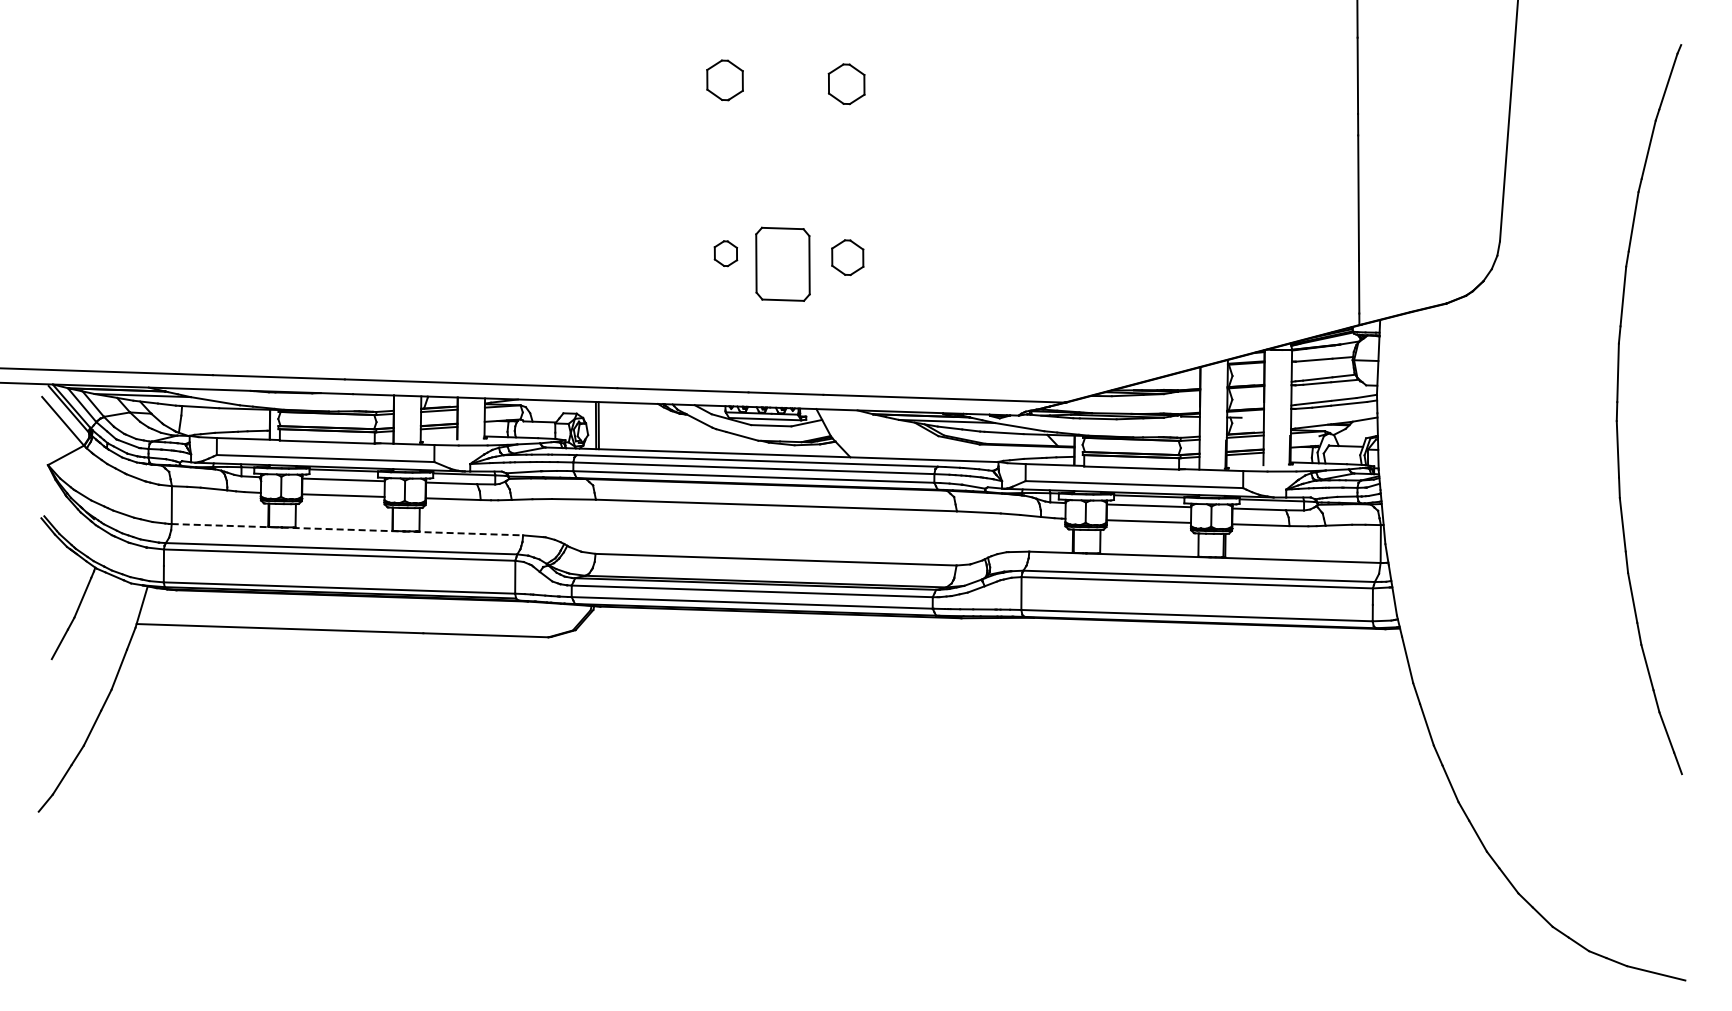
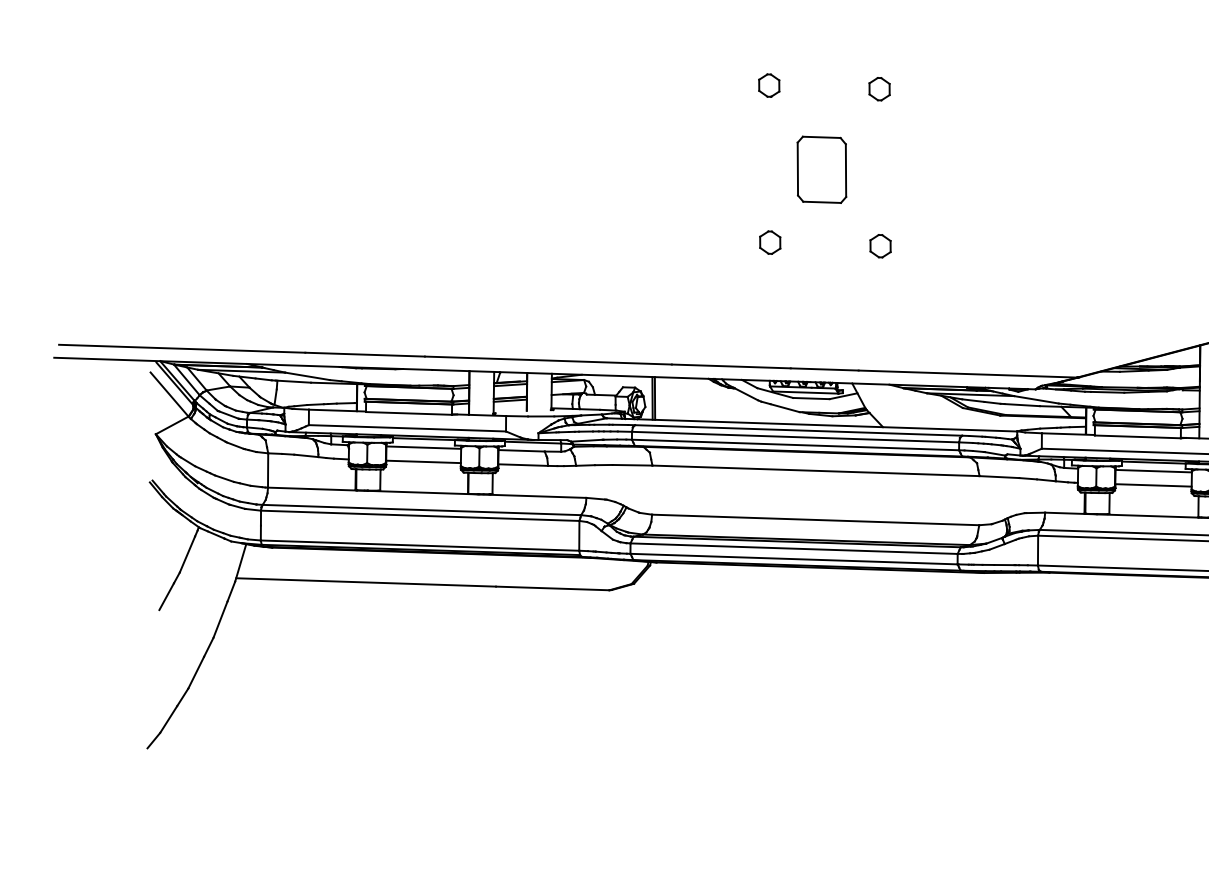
part: (724, 80) -> (768, 85), size x0.62
part: (846, 84) -> (879, 89), size x0.62
part: (847, 257) -> (880, 246), size x0.71
part: (782, 263) -> (821, 169), moved
line: (347, 529) -> (427, 492), dashed -> solid

